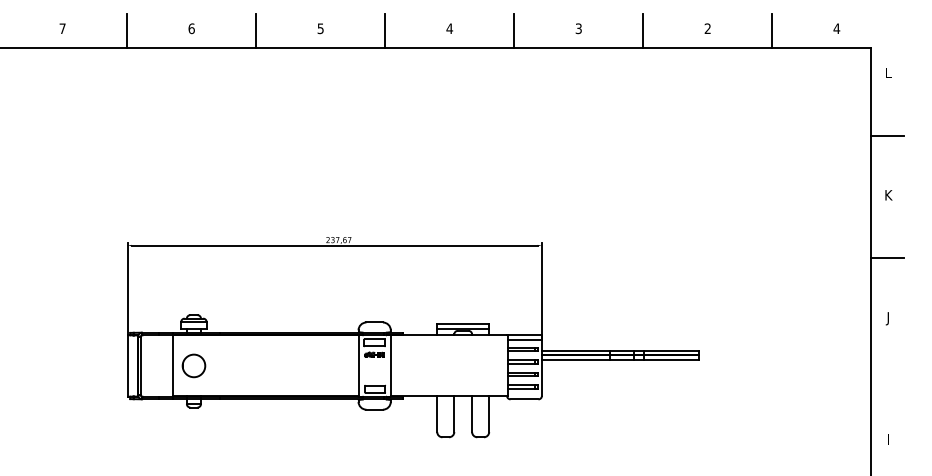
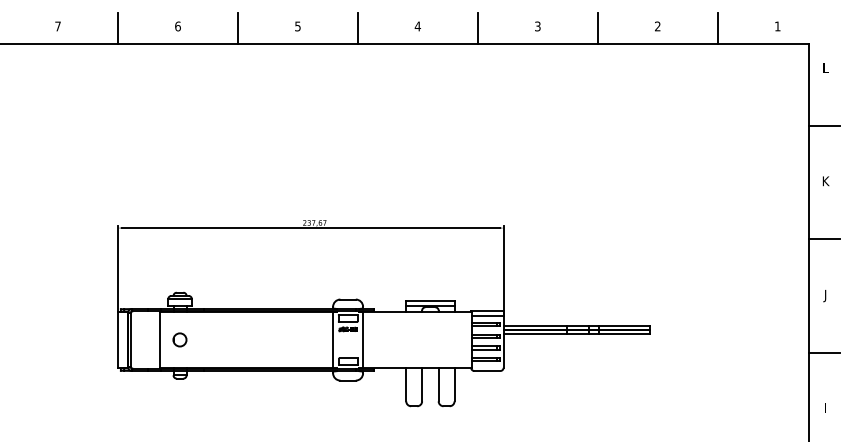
text: (836, 28) -> (777, 26), 4 -> 1
circle: (193, 365) -> (179, 339), size x0.62
line: (887, 379) -> (824, 352), added

